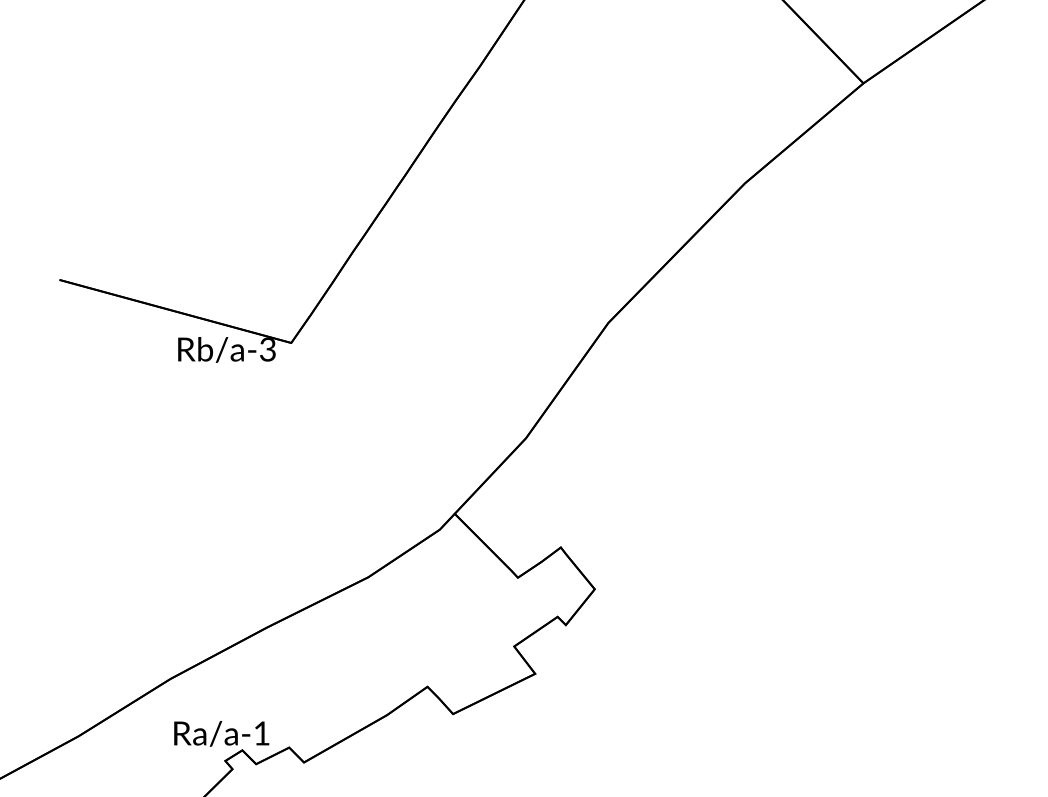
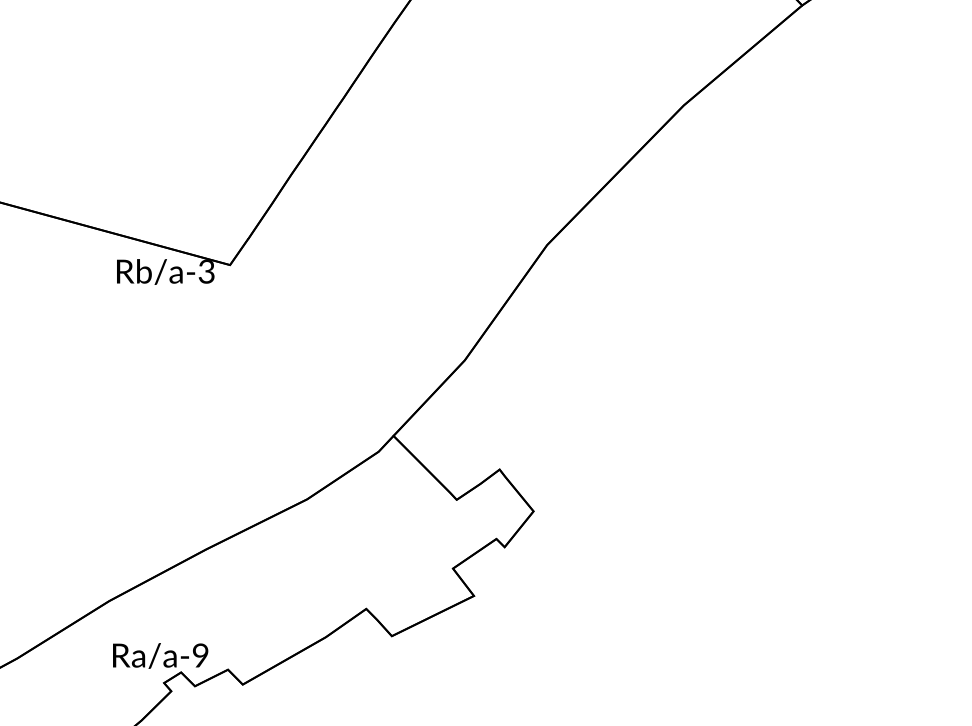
text: (261, 733) -> (200, 655), Ra/a-1 -> Ra/a-9

